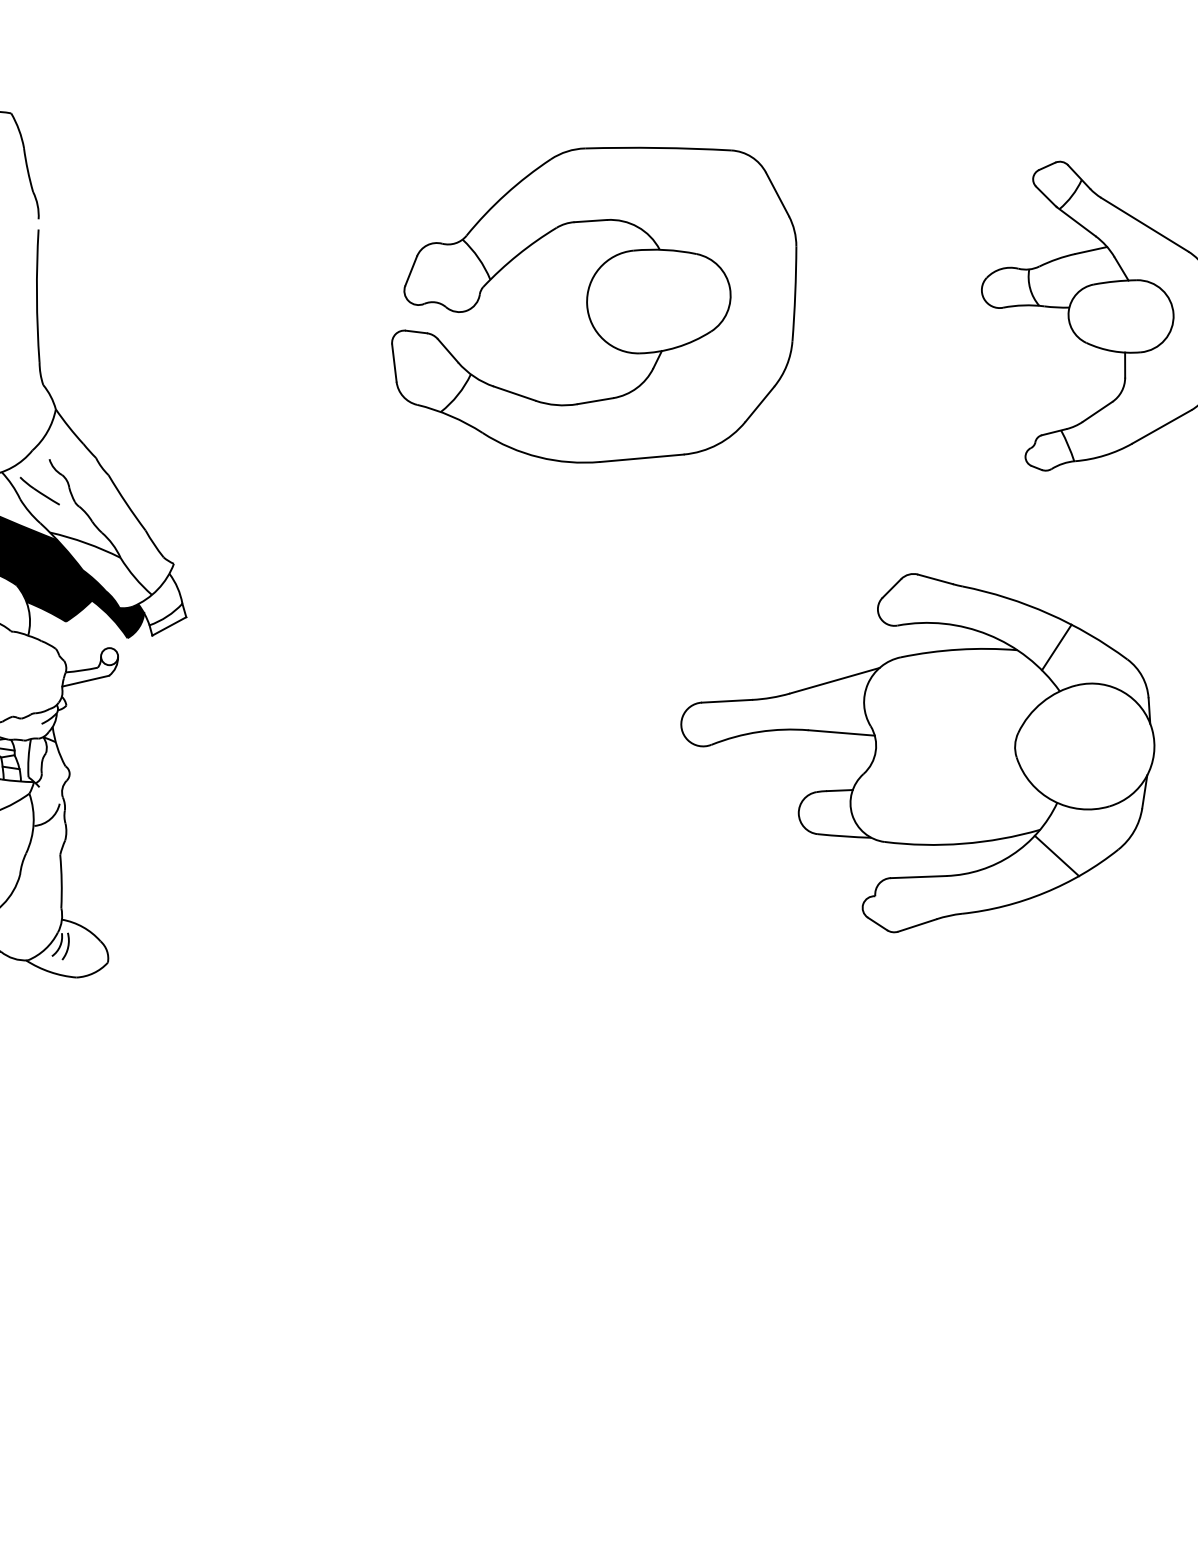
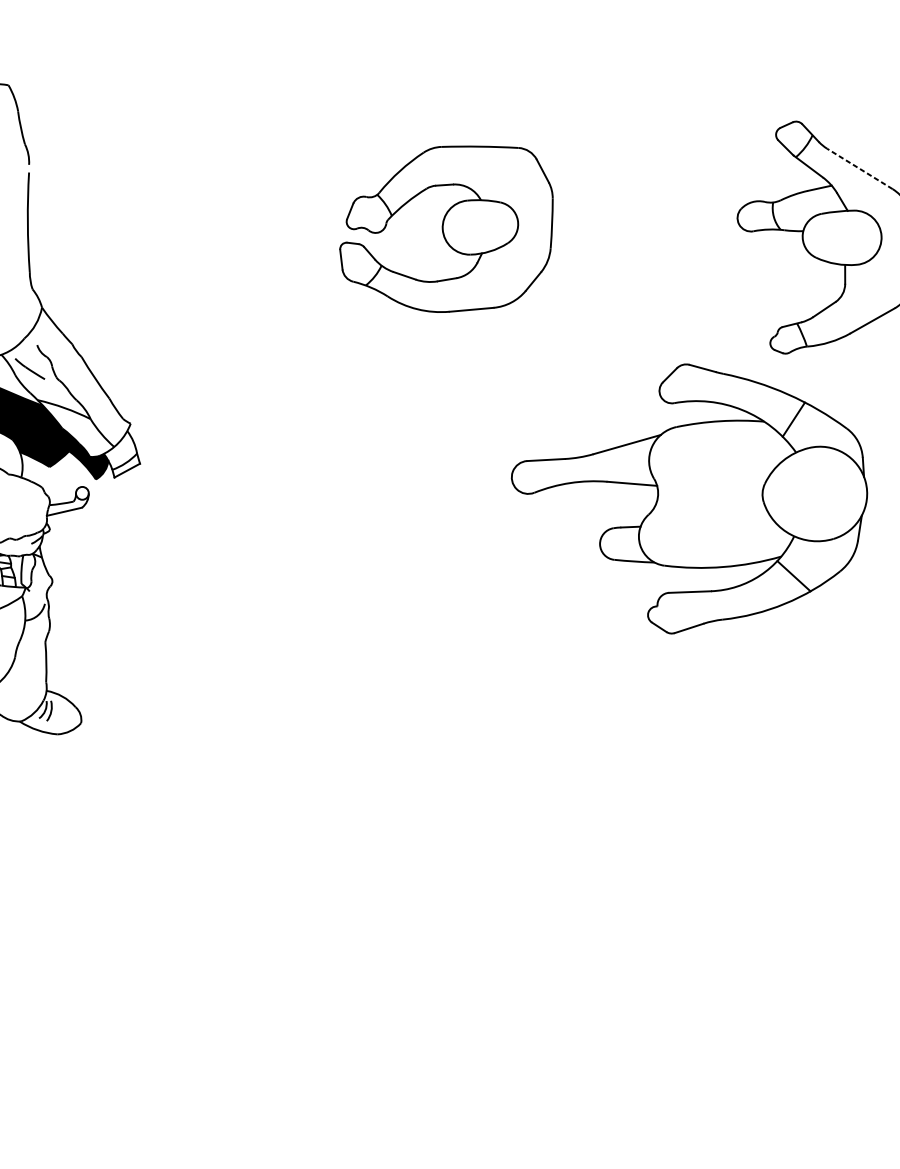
line: (1144, 224) -> (859, 168), solid -> dashed
part: (594, 304) -> (446, 228), size x0.7
part: (917, 753) -> (689, 499), moved

